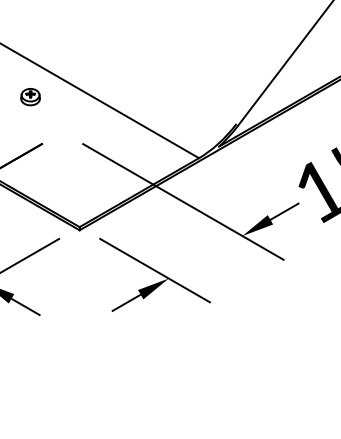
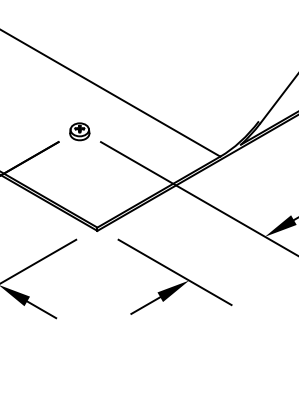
part: (30, 97) -> (79, 132), moved

